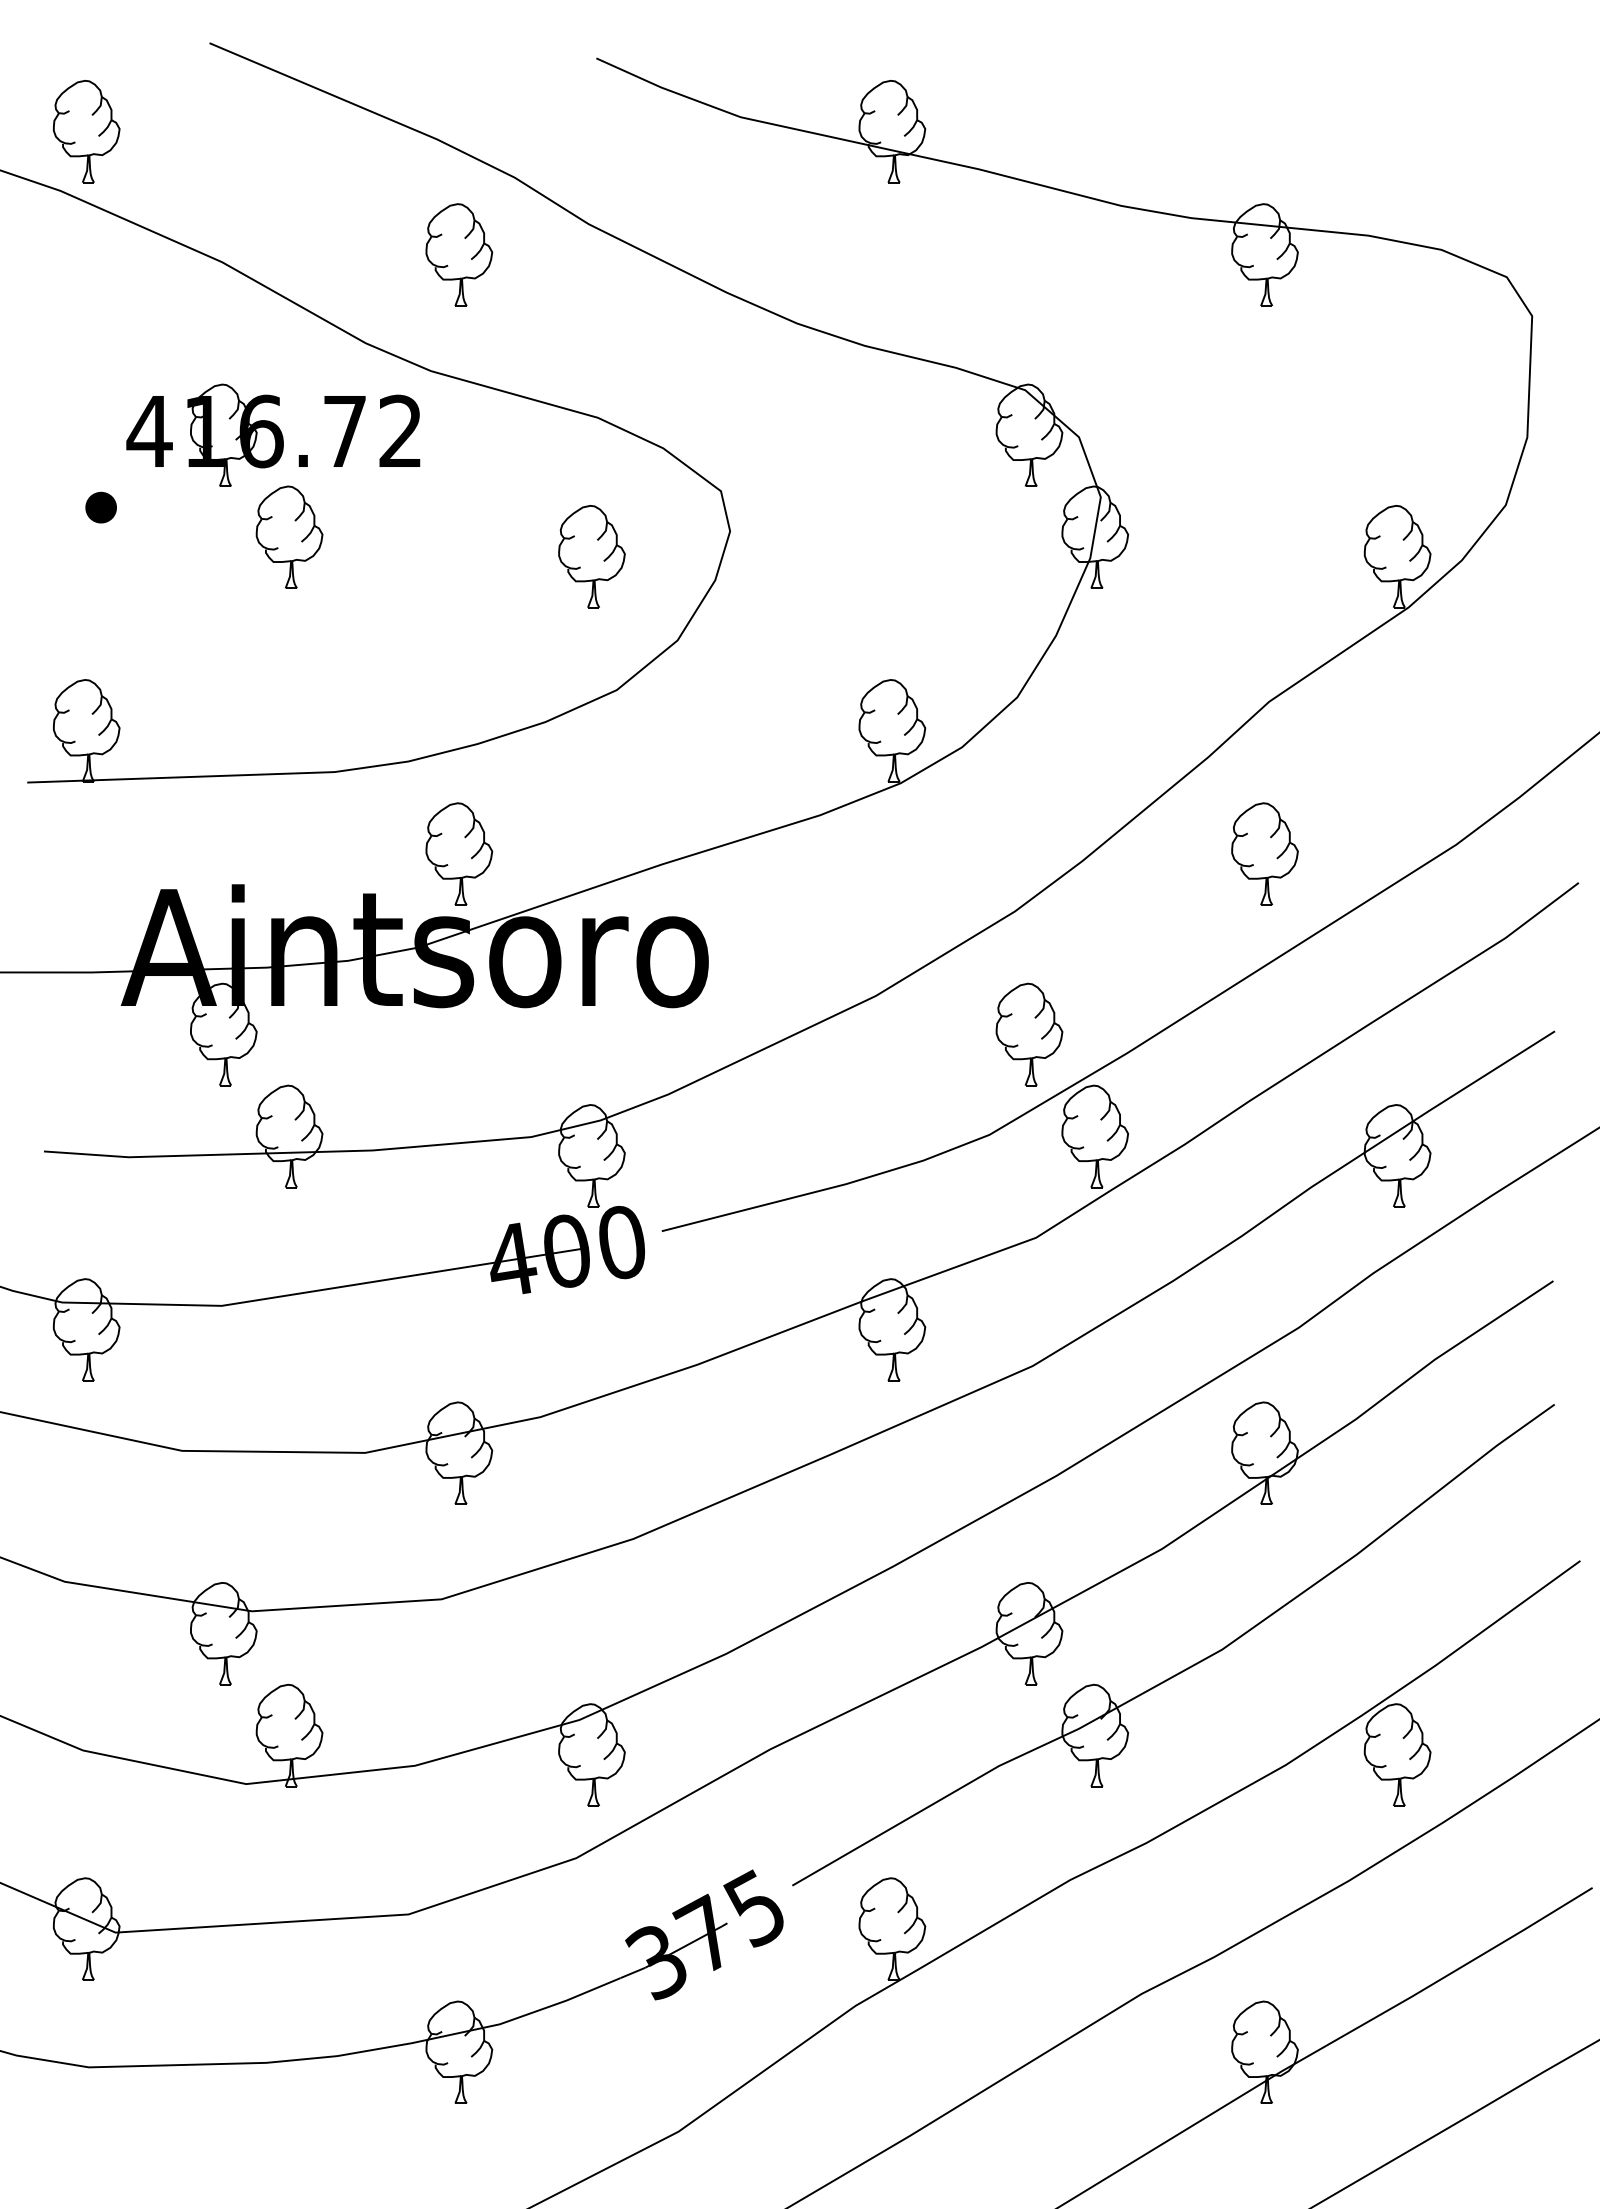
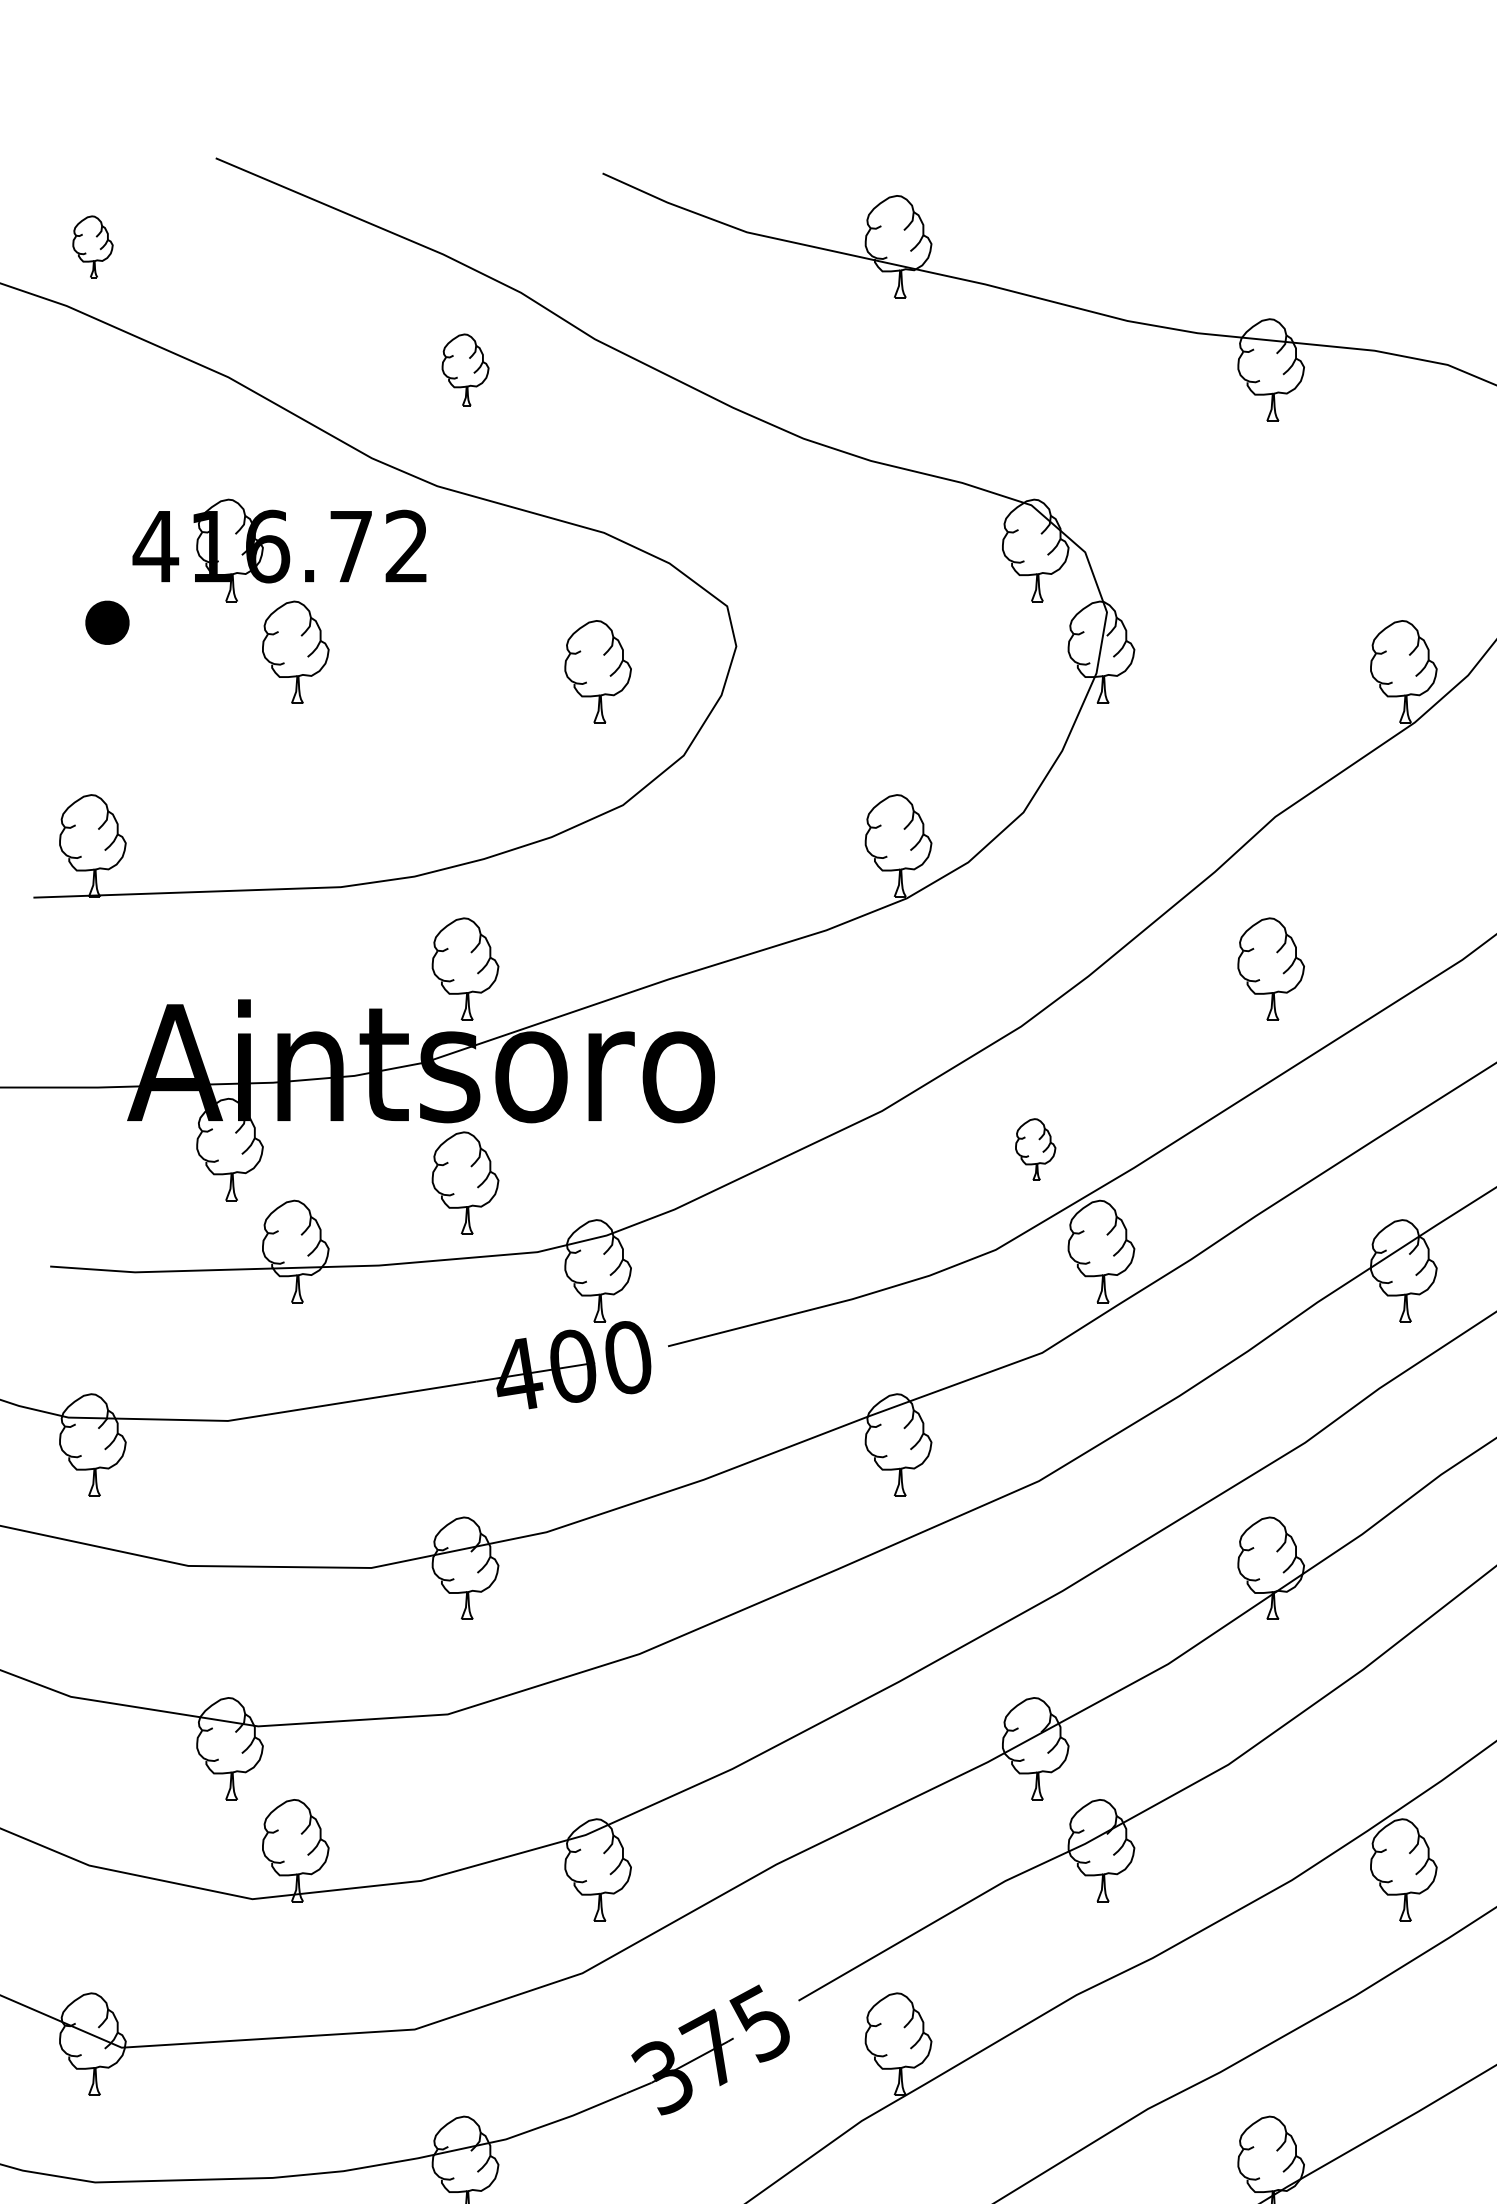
part: (86, 131) -> (92, 246), size x0.6
part: (459, 254) -> (465, 369), size x0.7
part: (100, 507) -> (106, 622), size x1.4
part: (1029, 1034) -> (1035, 1149), size x0.6
part: (459, 1067) -> (465, 1182), added

